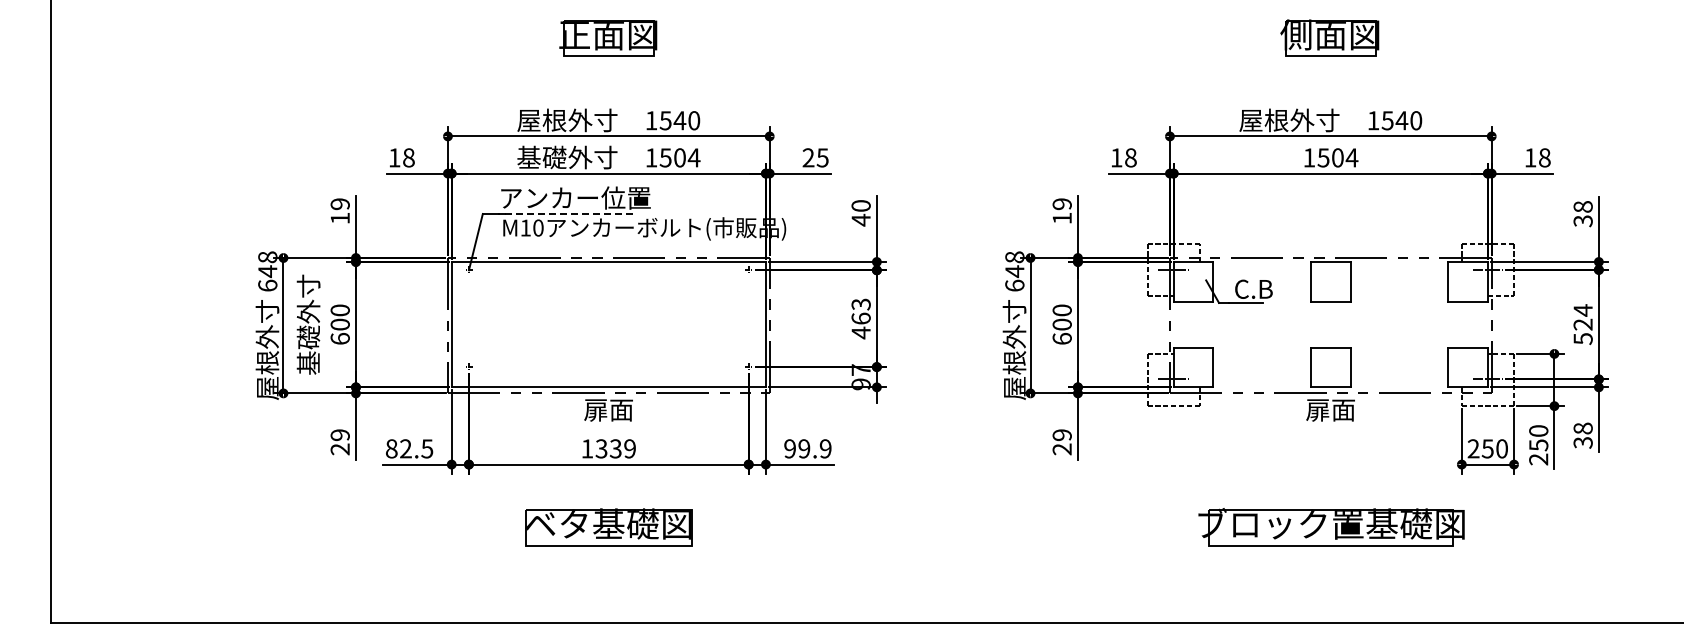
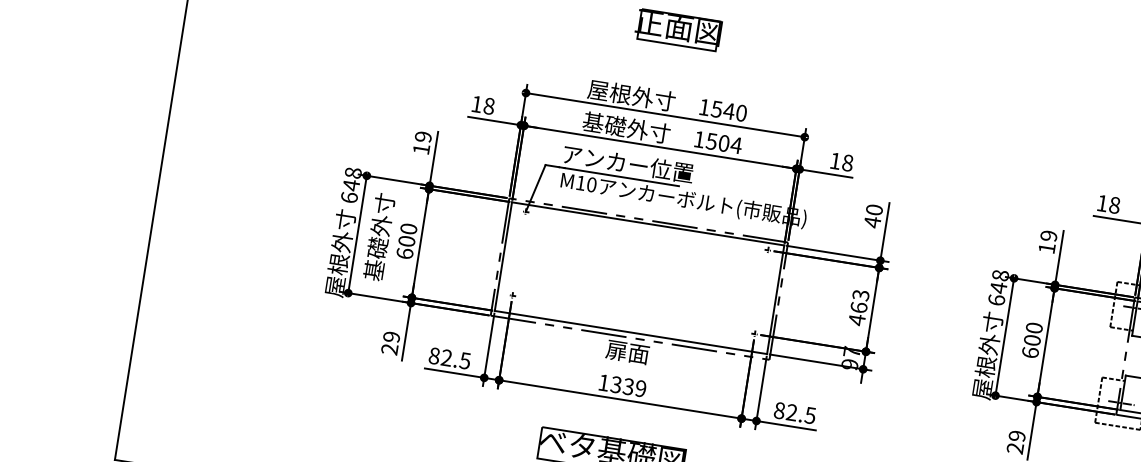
text: (815, 157) -> (841, 161), 25 -> 18
line: (570, 214) -> (621, 177), dashed -> solid
text: (807, 448) -> (794, 412), 99.9 -> 82.5

